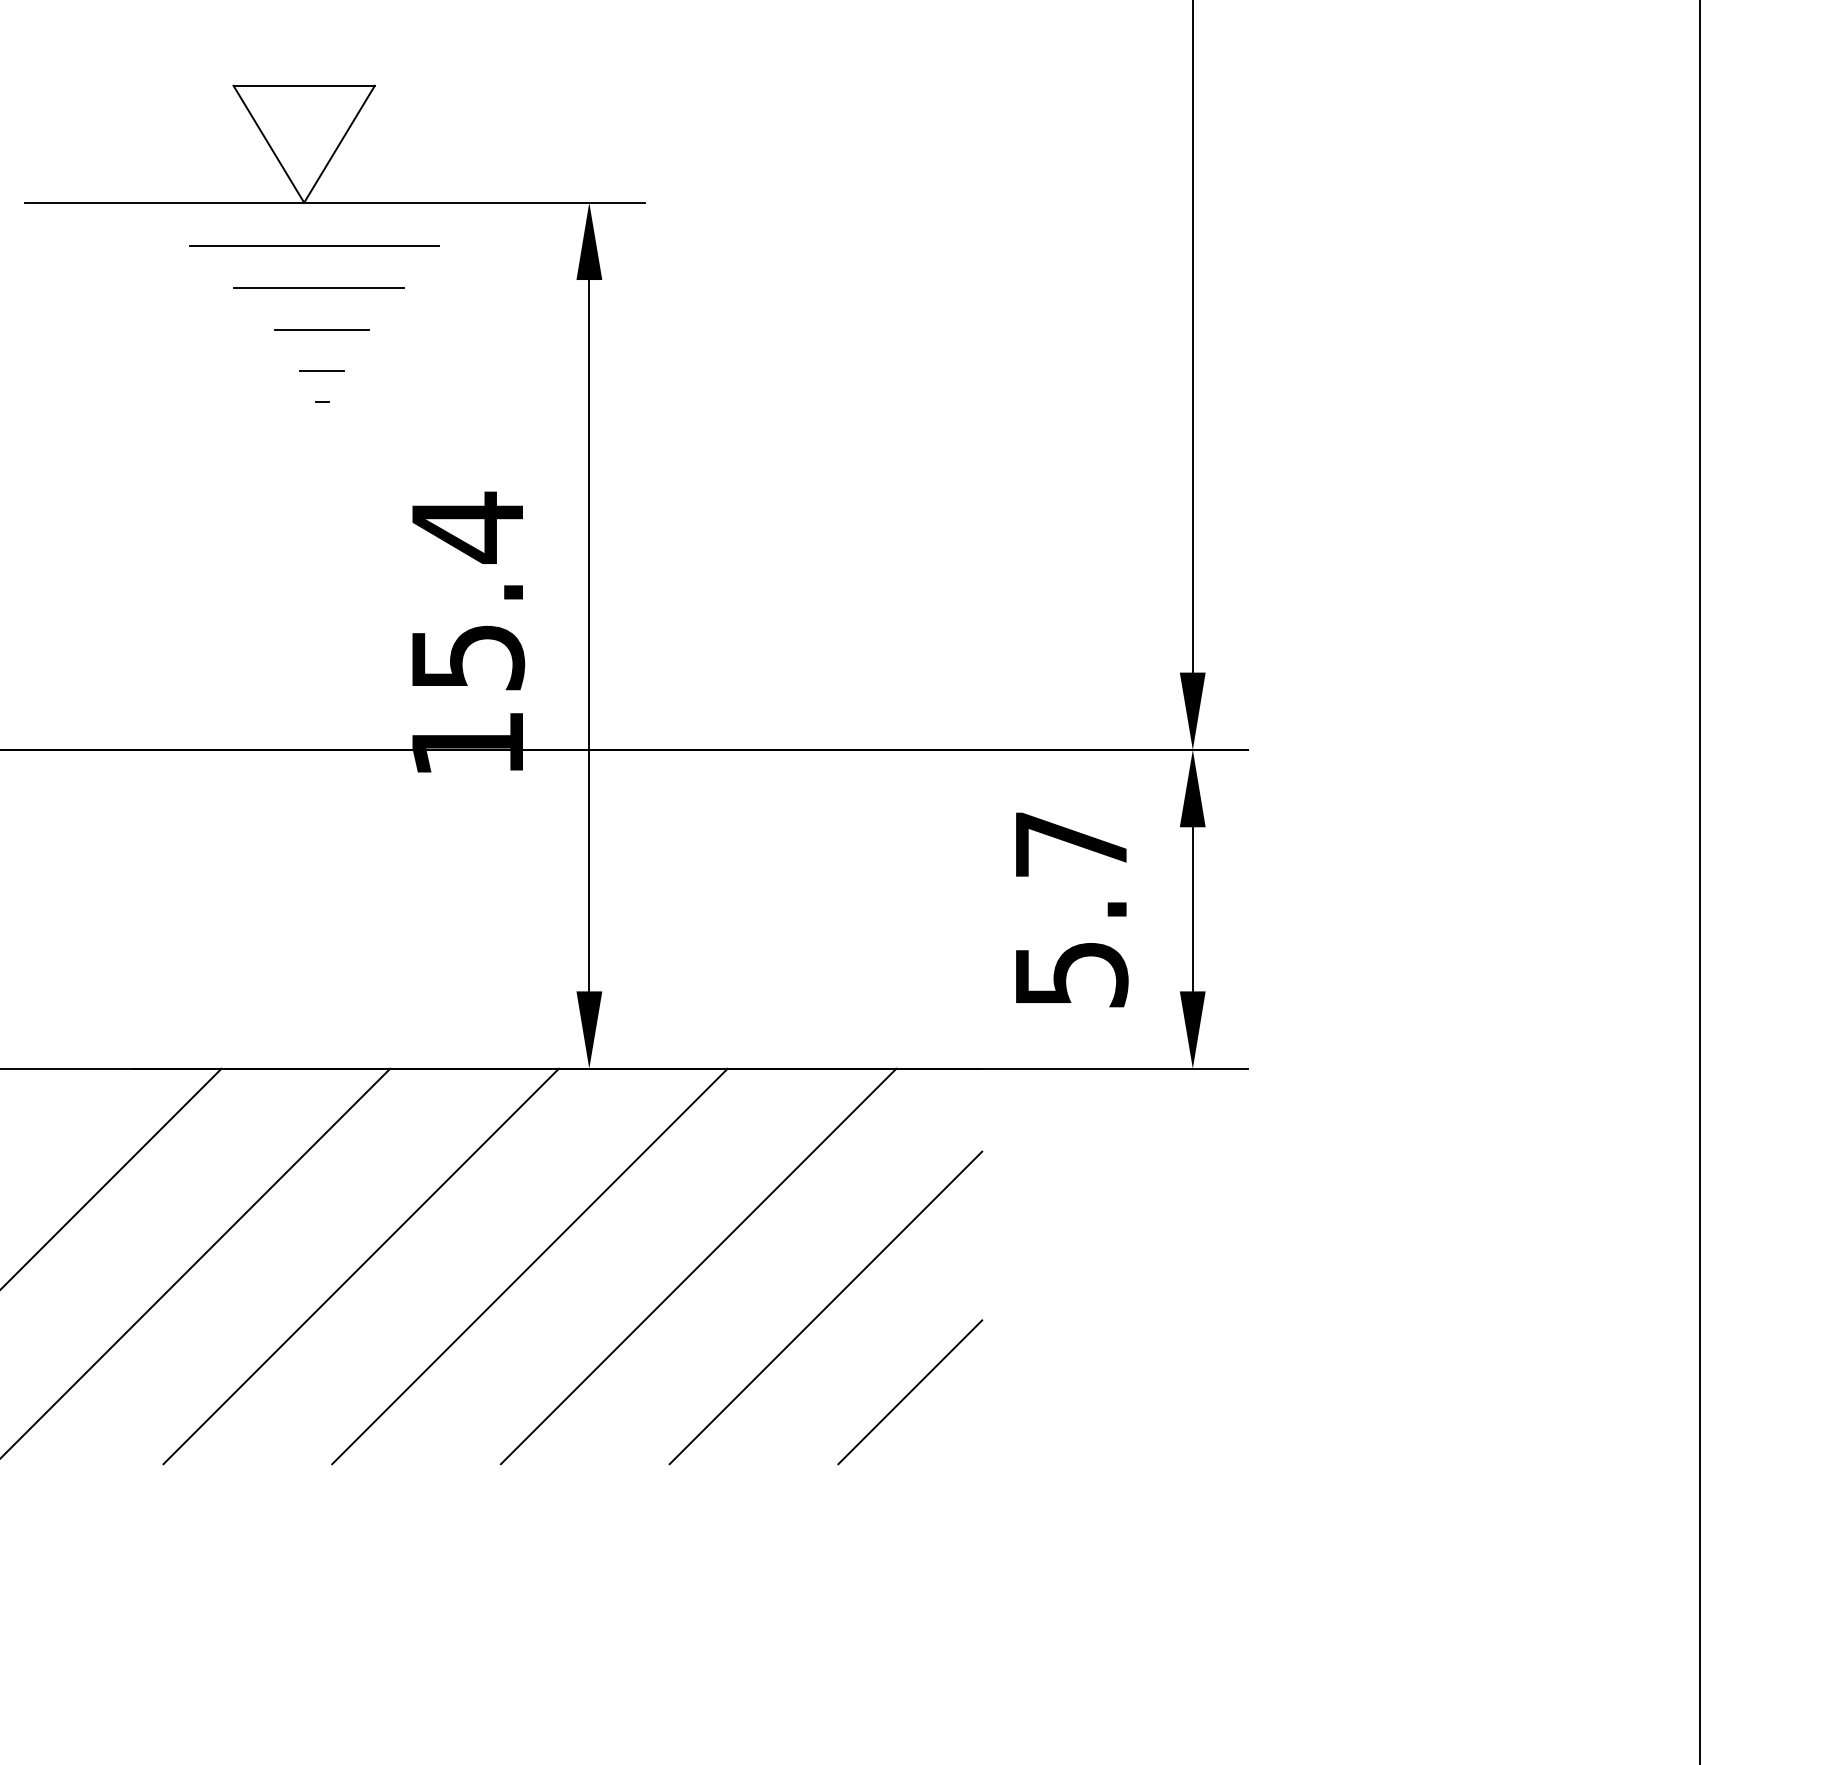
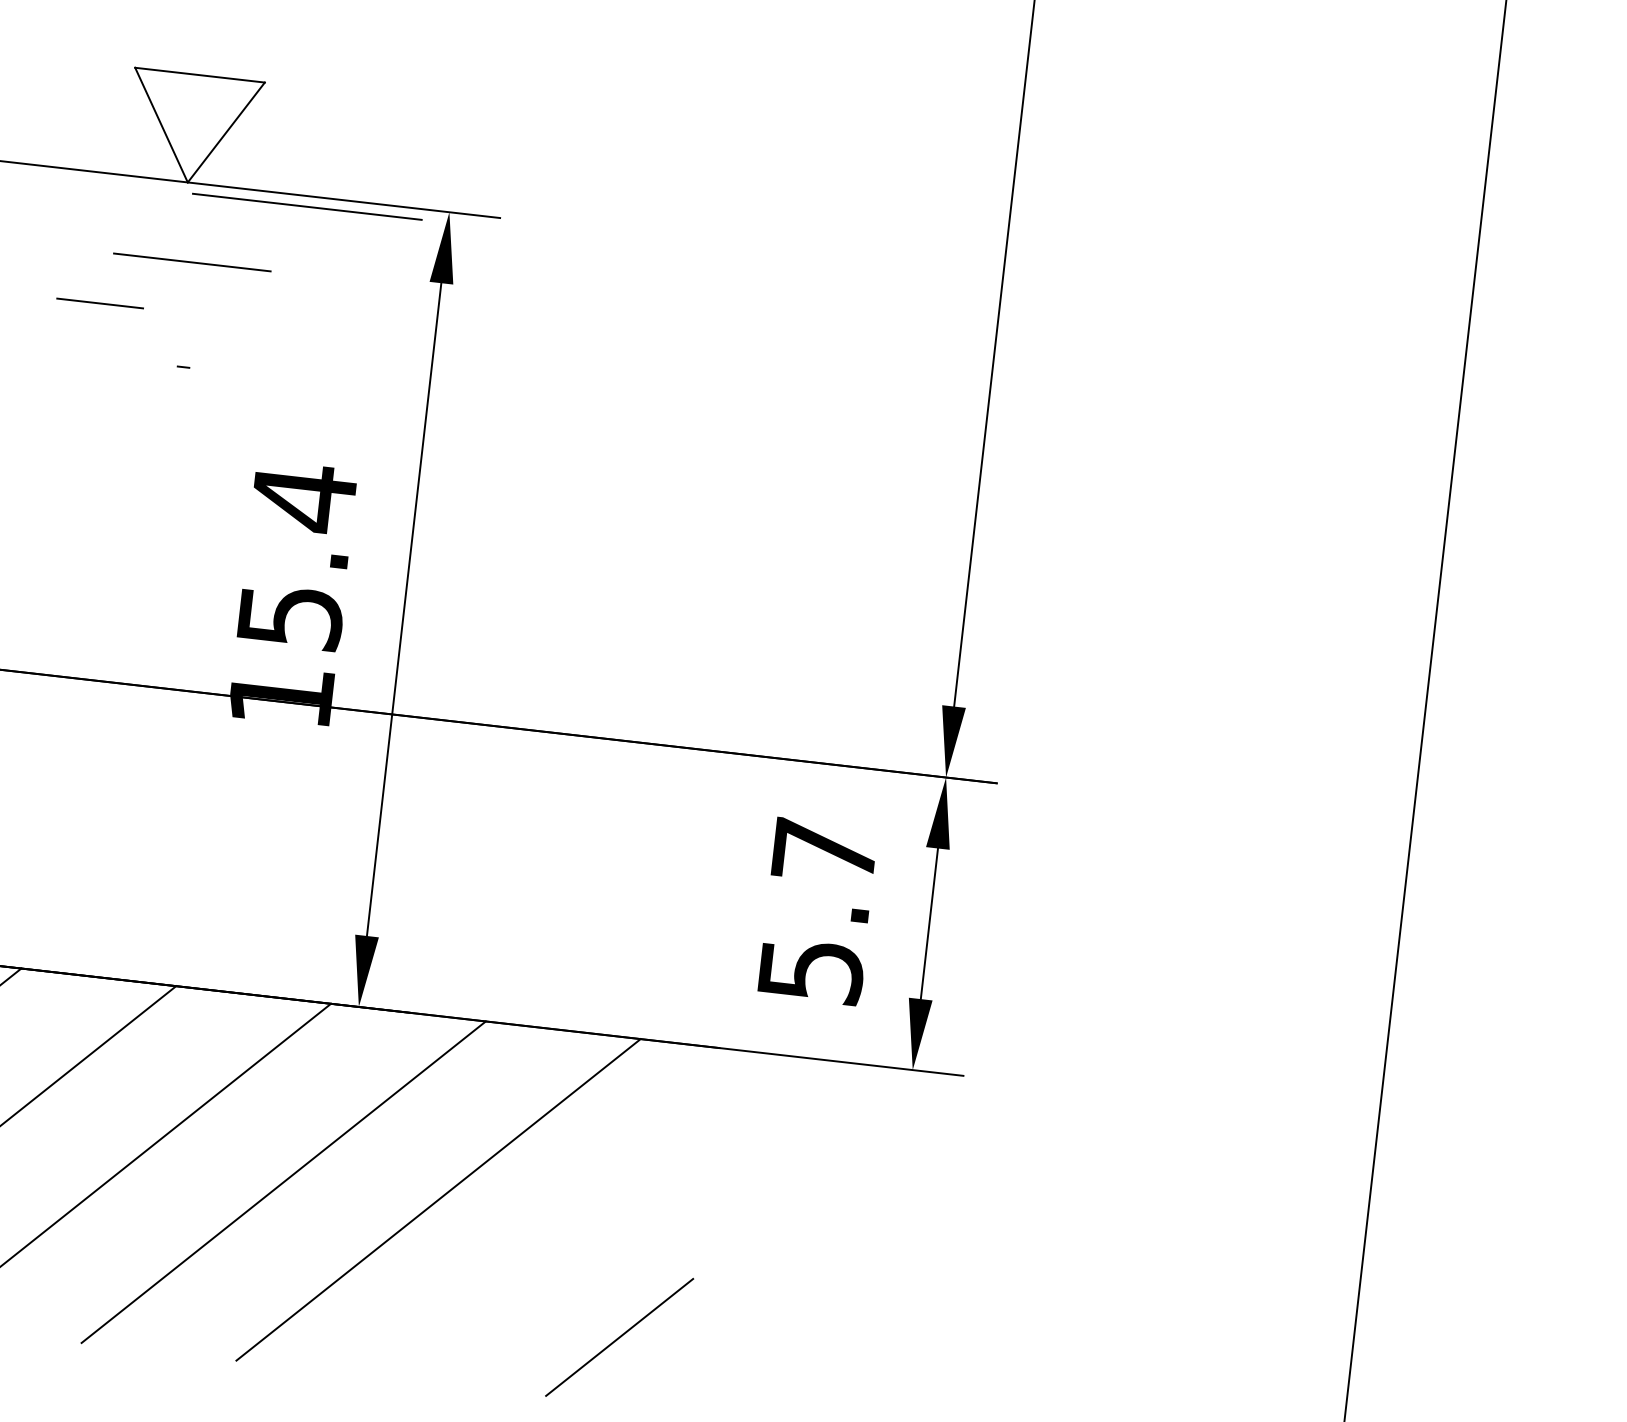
line: (314, 245) -> (307, 206), moved
line: (321, 329) -> (99, 303), moved
line: (321, 370) -> (186, 338), removed
line: (825, 1307) -> (550, 1250), removed

